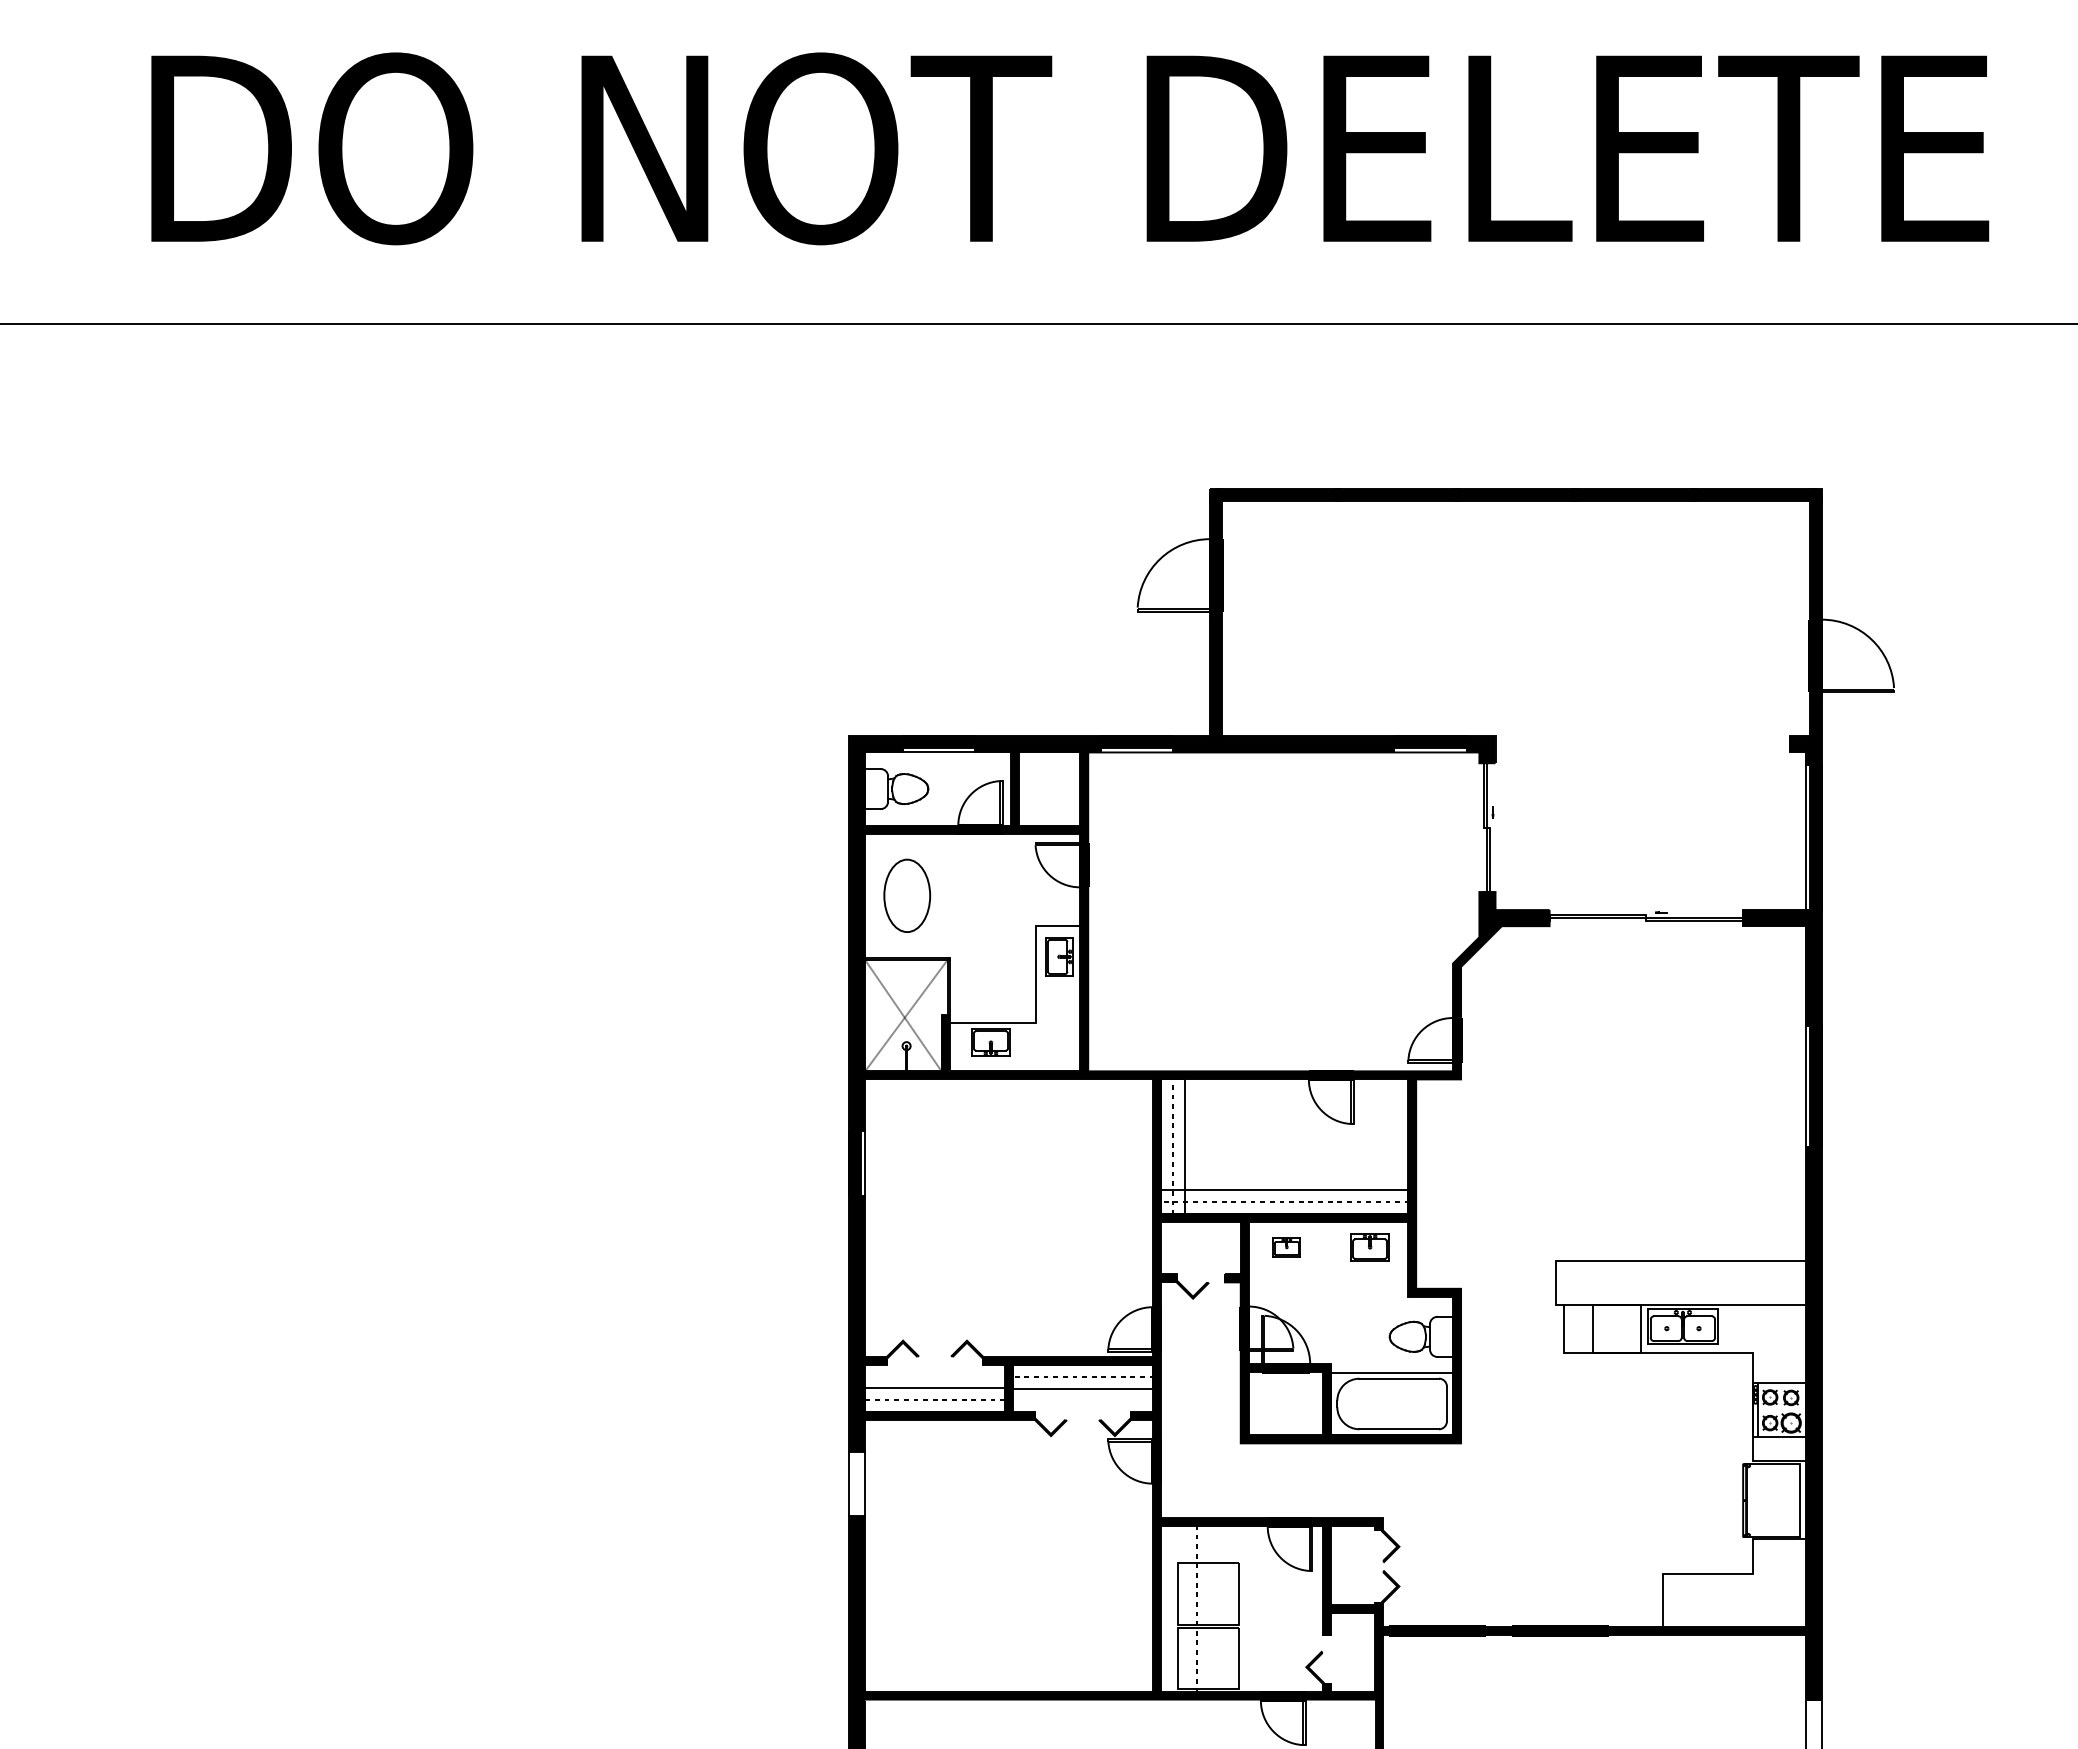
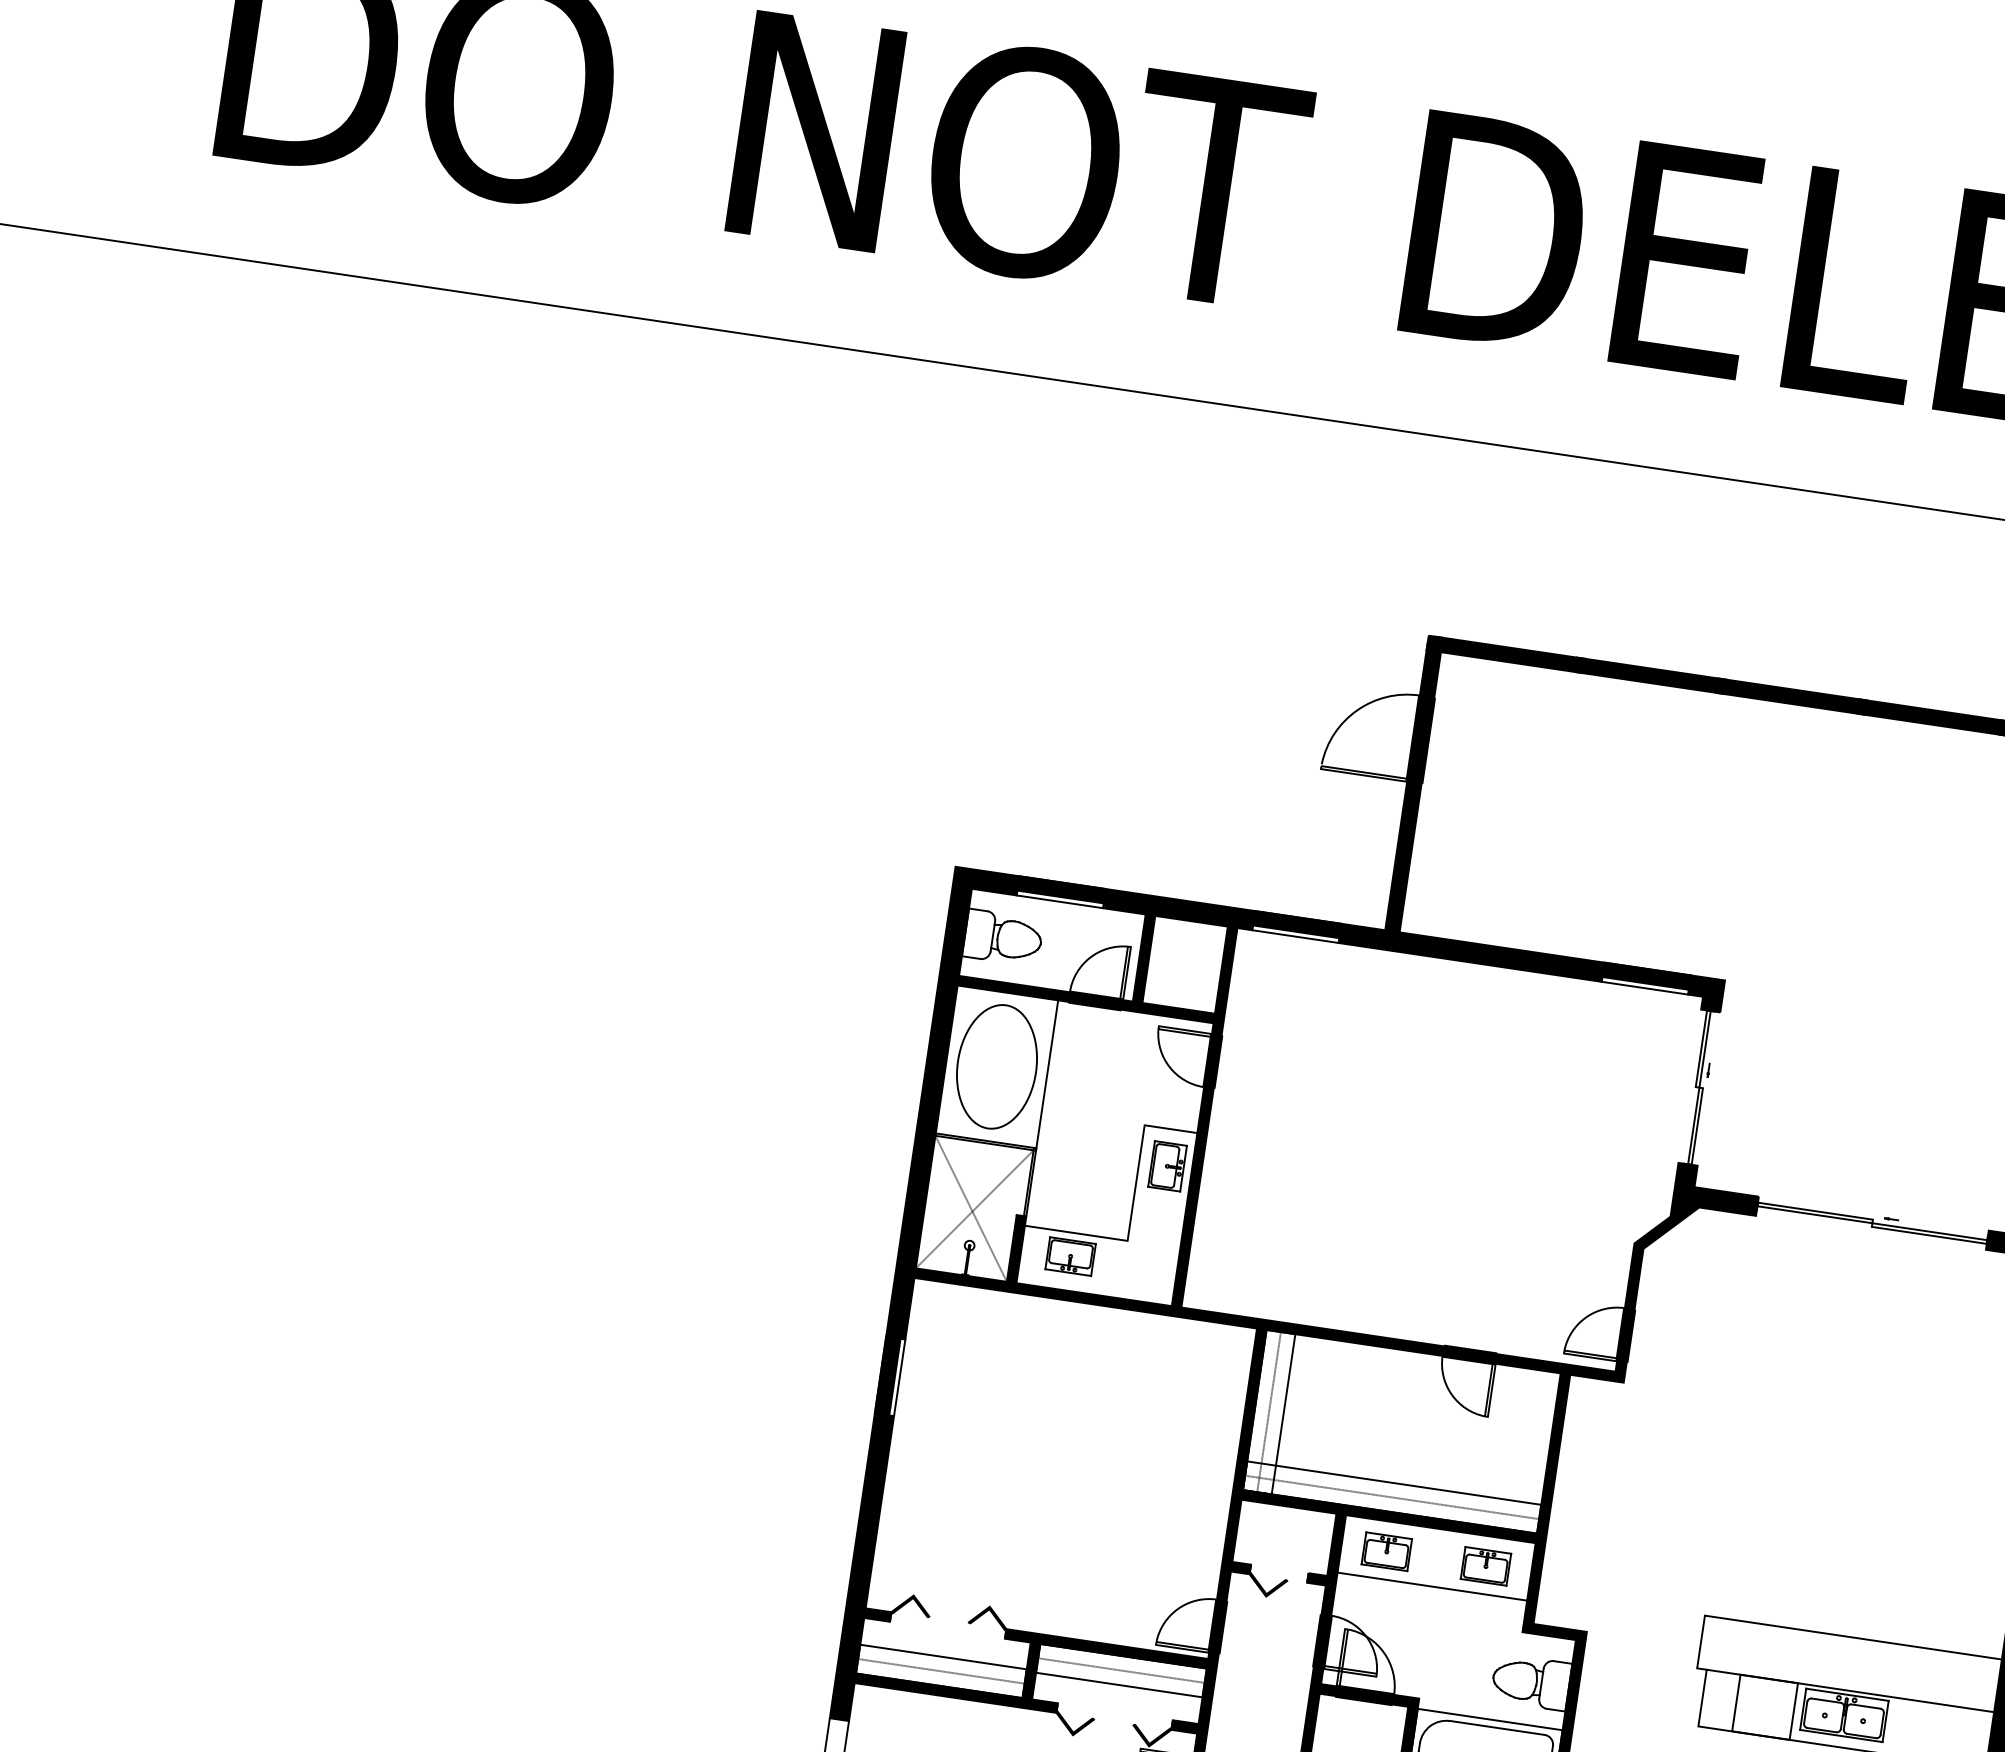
part: (906, 895) -> (996, 1066), size x1.43
line: (949, 895) -> (1047, 1073), added
part: (1286, 1247) -> (1386, 1552), size x1.43
line: (1328, 1270) -> (1432, 1586), added

